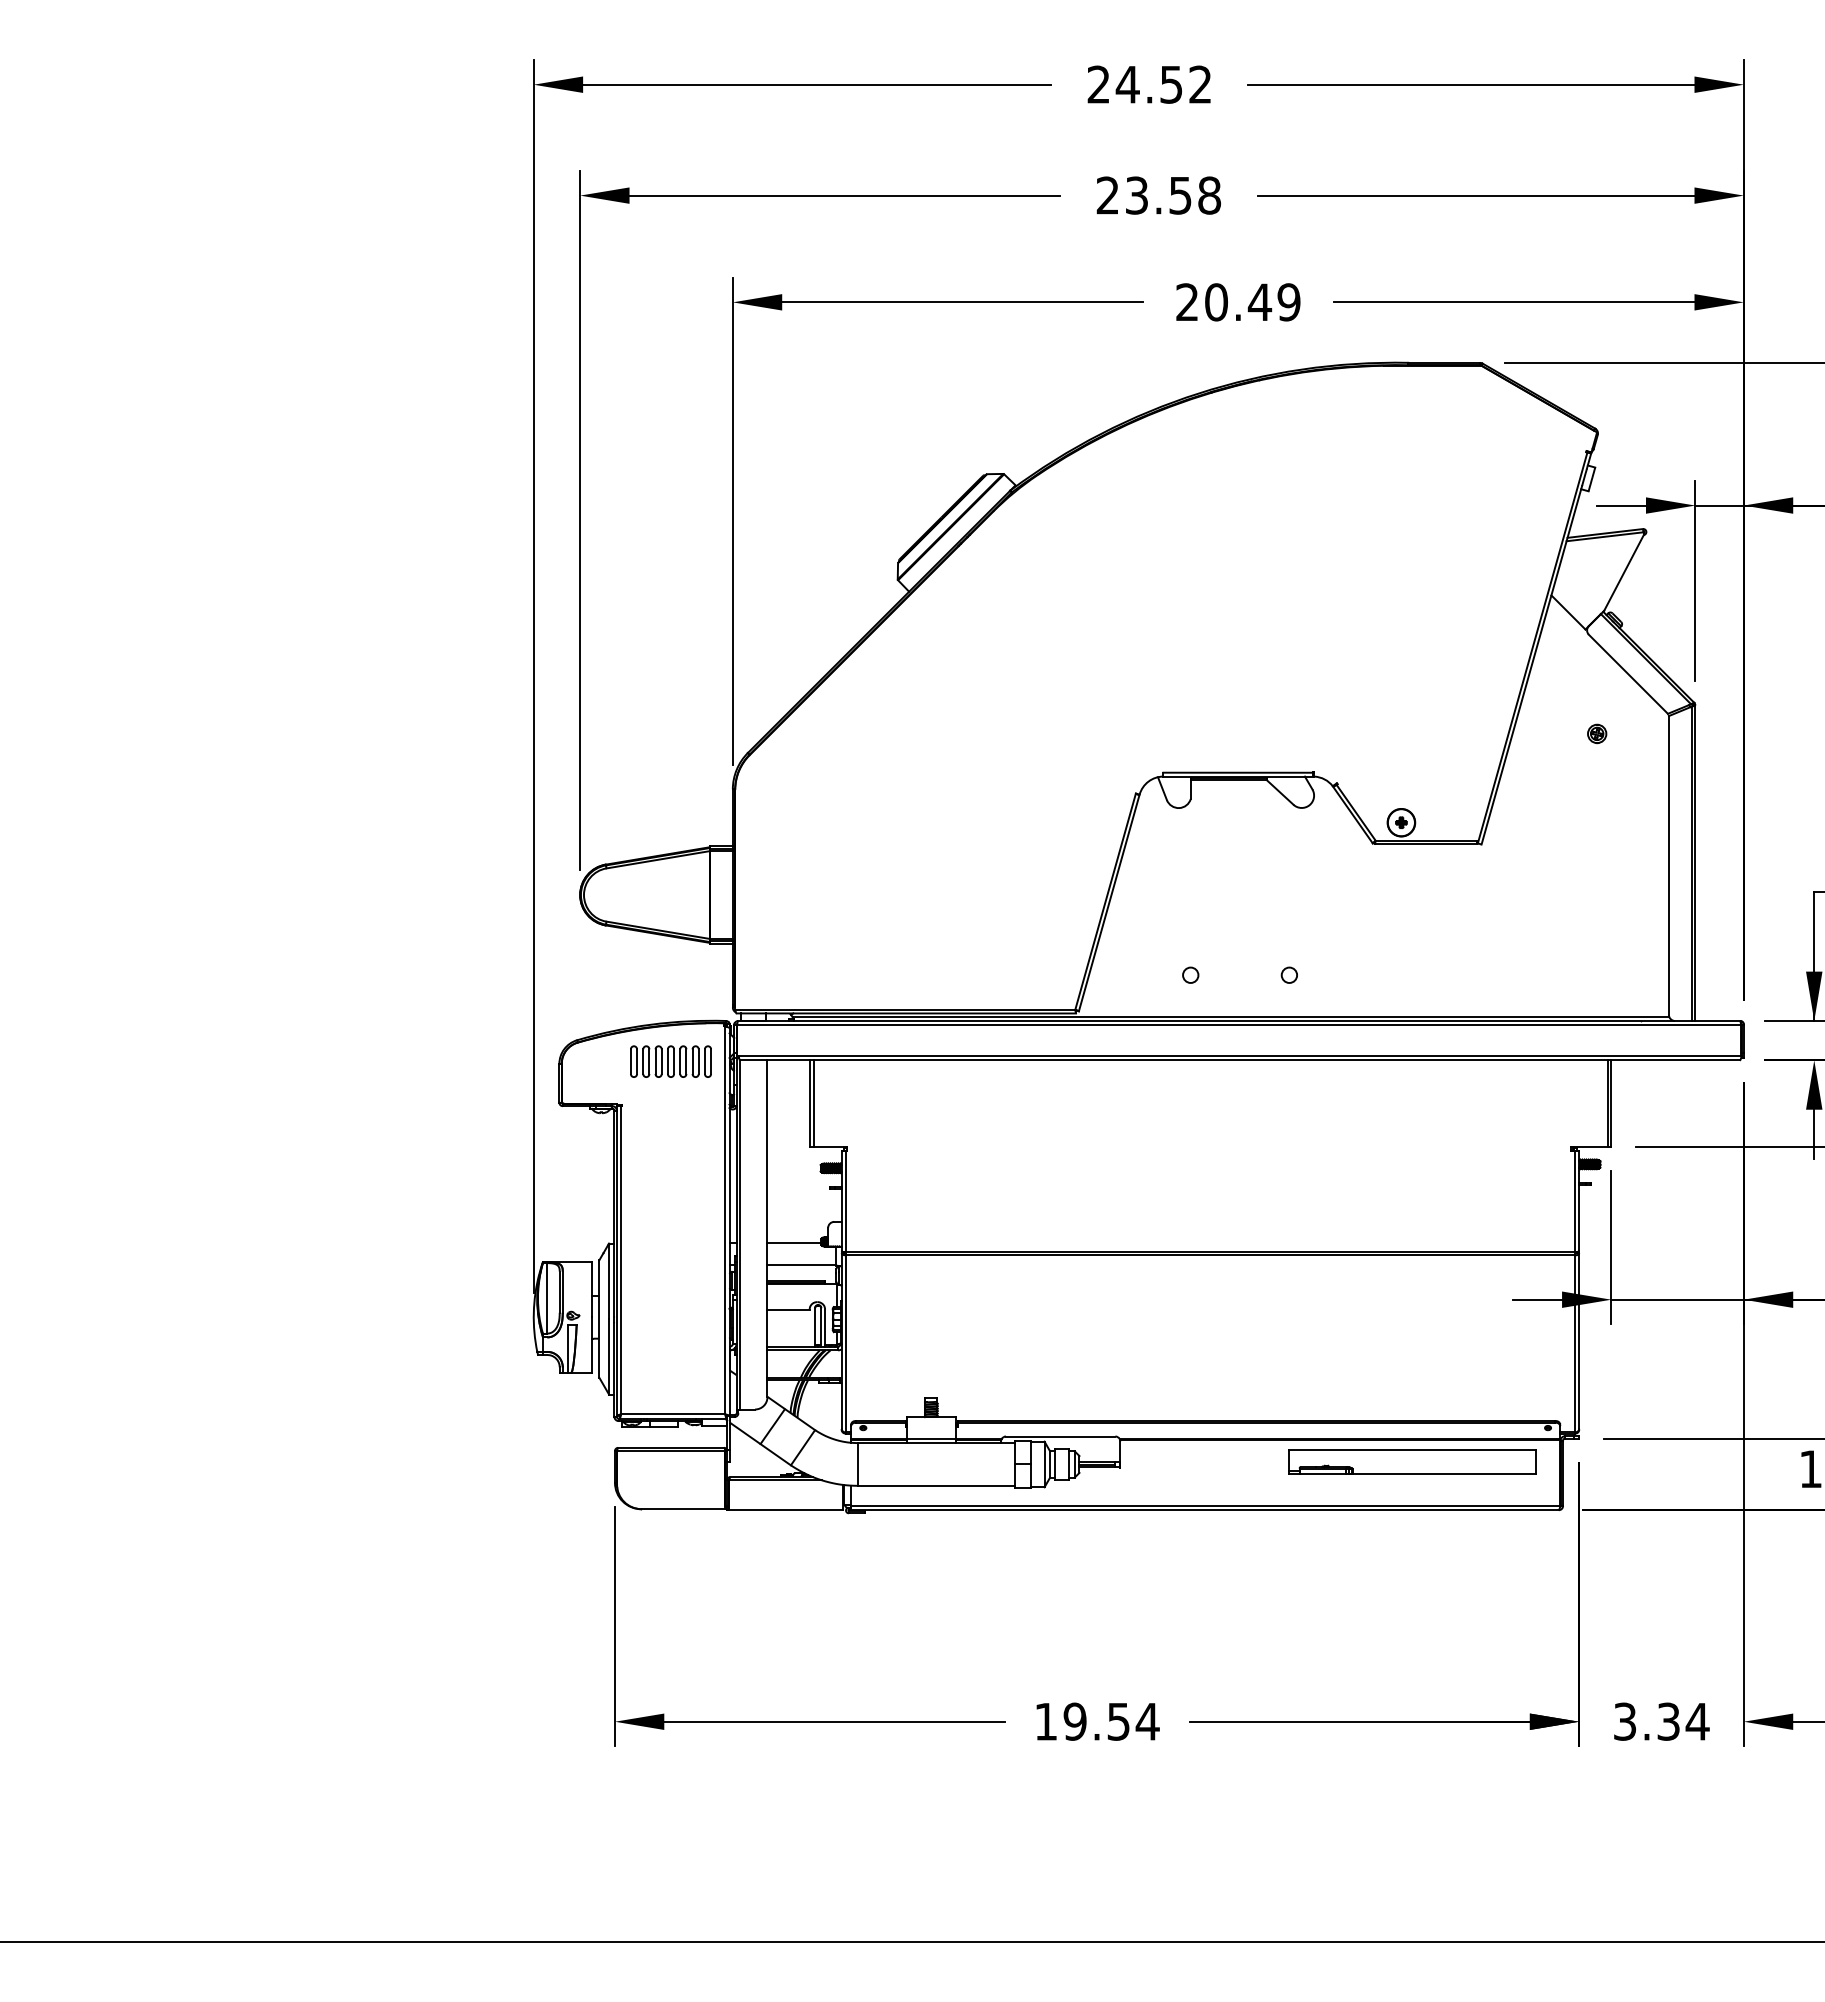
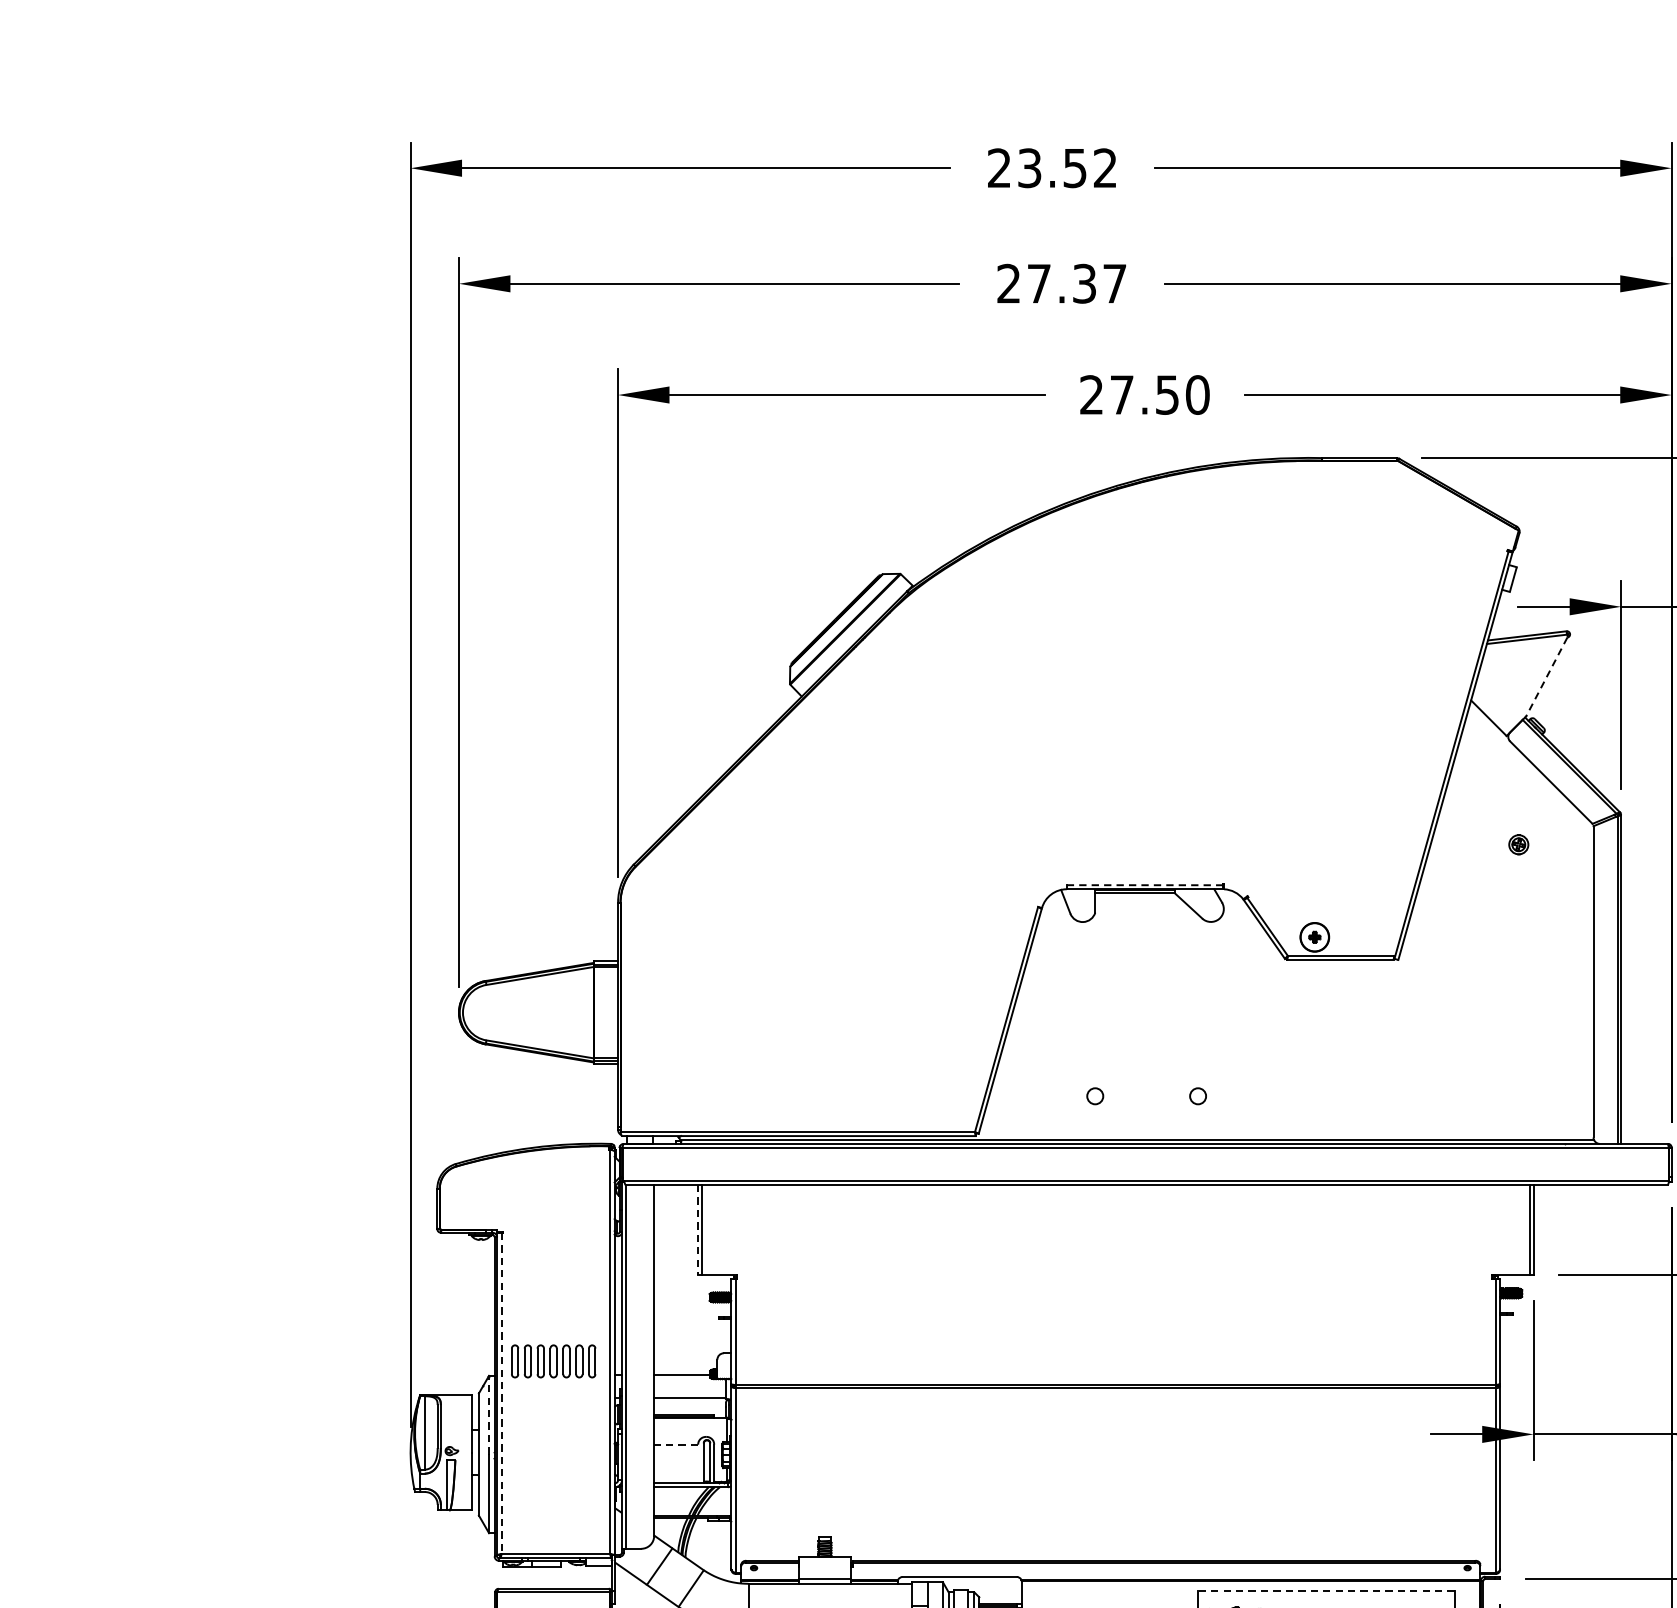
text: (1127, 84) -> (1029, 168), 24.52 -> 23.52
text: (1173, 195) -> (1077, 283), 23.58 -> 27.37
text: (1252, 302) -> (1159, 395), 20.49 -> 27.50
line: (1623, 572) -> (1546, 676), solid -> dashed
line: (1238, 772) -> (1145, 884), solid -> dashed
part: (670, 1061) -> (553, 1361), moved
line: (809, 1104) -> (697, 1230), solid -> dashed
line: (621, 1260) -> (502, 1393), solid -> dashed
line: (609, 1281) -> (489, 1415), solid -> dashed
line: (788, 1309) -> (676, 1444), solid -> dashed
line: (1411, 1449) -> (1325, 1590), solid -> dashed

